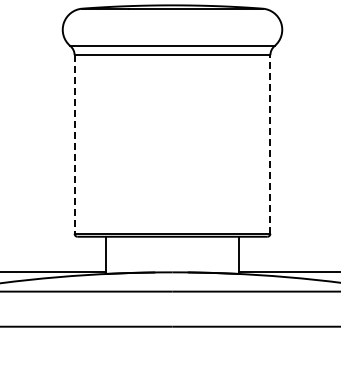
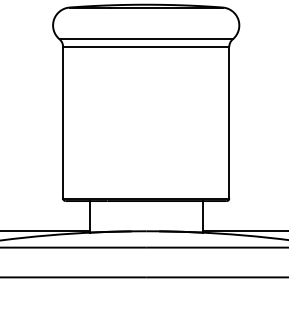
line: (270, 143) -> (229, 121), dashed -> solid
line: (74, 144) -> (63, 122), dashed -> solid

